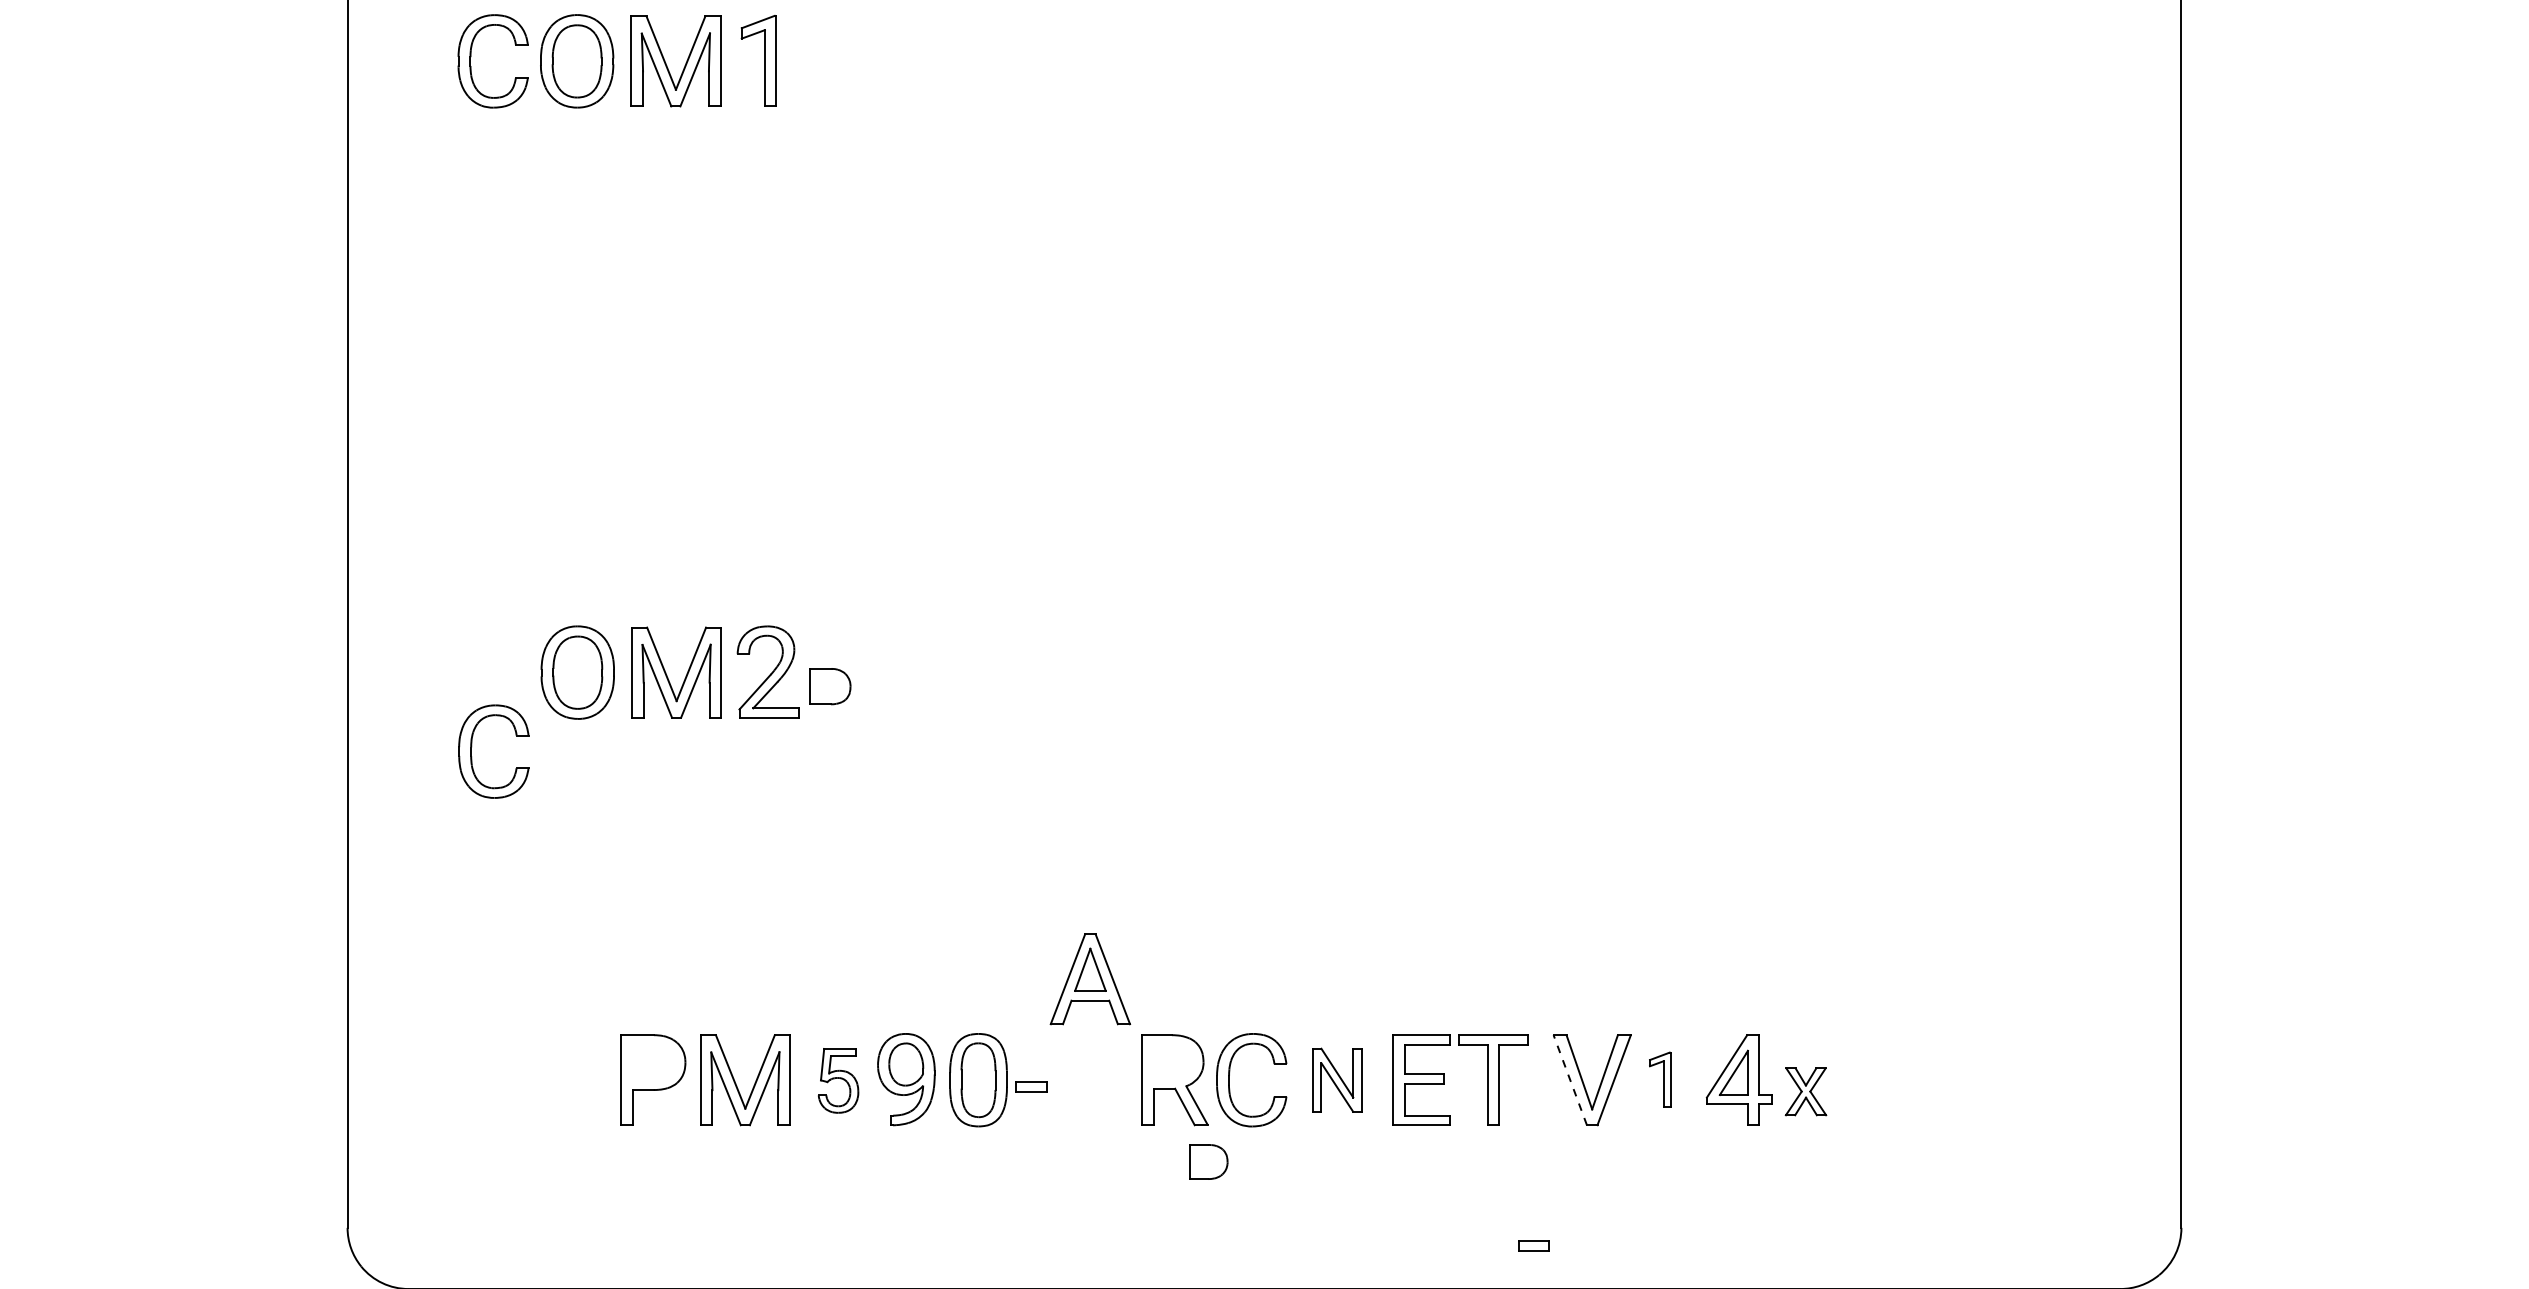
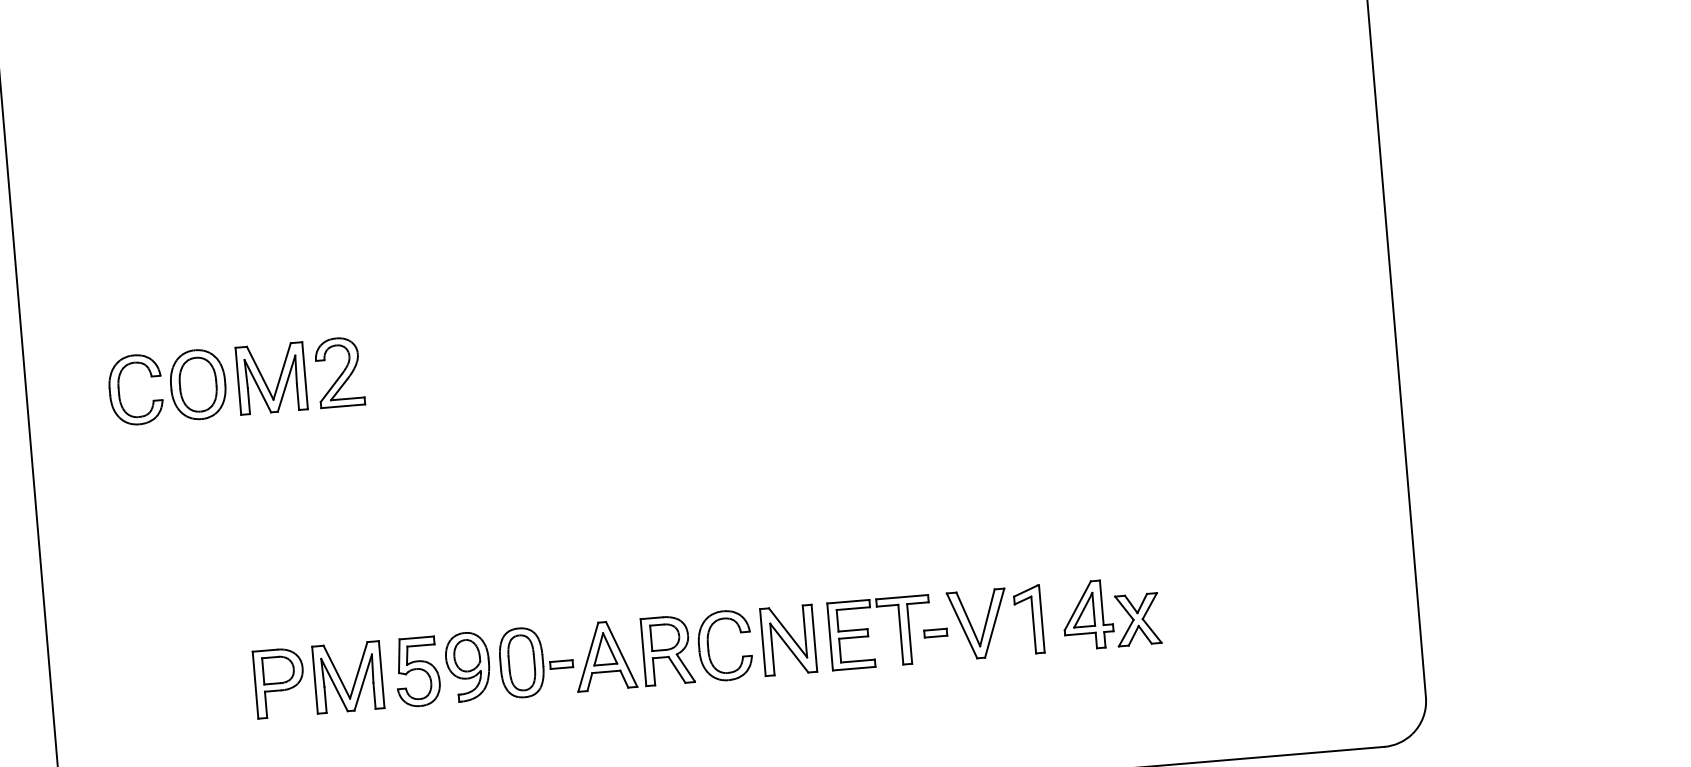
part: (830, 686) -> (278, 670), moved
part: (472, 746) -> (119, 387), moved
part: (1090, 979) -> (605, 656), moved
line: (1570, 1079) -> (962, 625), dashed -> solid
part: (1660, 1079) -> (1029, 619), size x1.67
part: (838, 1080) -> (417, 671), size x1.43
part: (1337, 1080) -> (788, 640), size x1.43
part: (1805, 1091) -> (1137, 619), size x1.43
part: (1208, 1161) -> (664, 636), moved
part: (1533, 1245) -> (935, 632), moved

